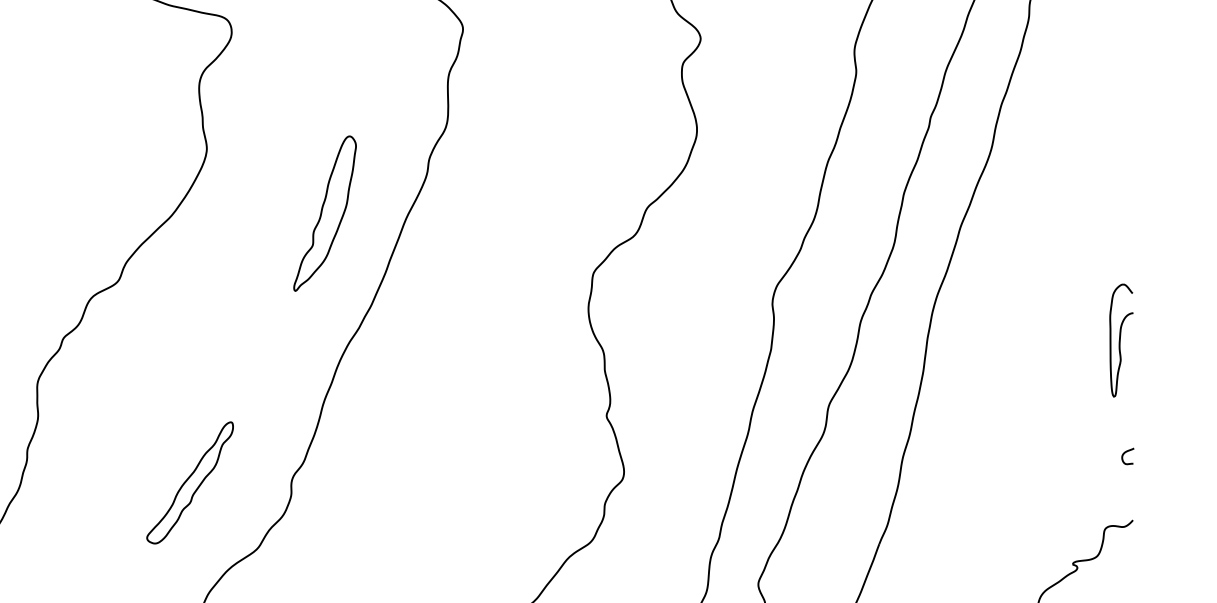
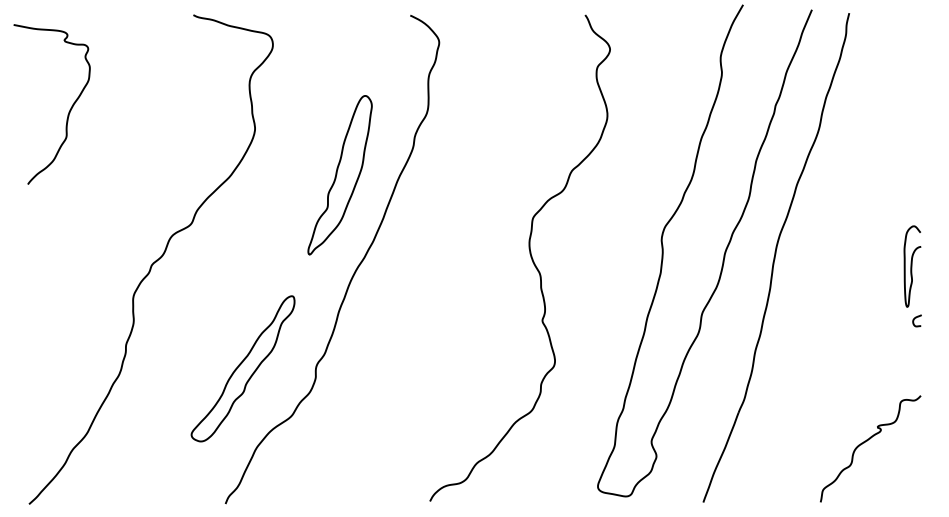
part: (324, 213) -> (339, 175), size x1.43
curve: (1126, 453) -> (916, 318), moved
part: (189, 482) -> (242, 368), size x1.67

